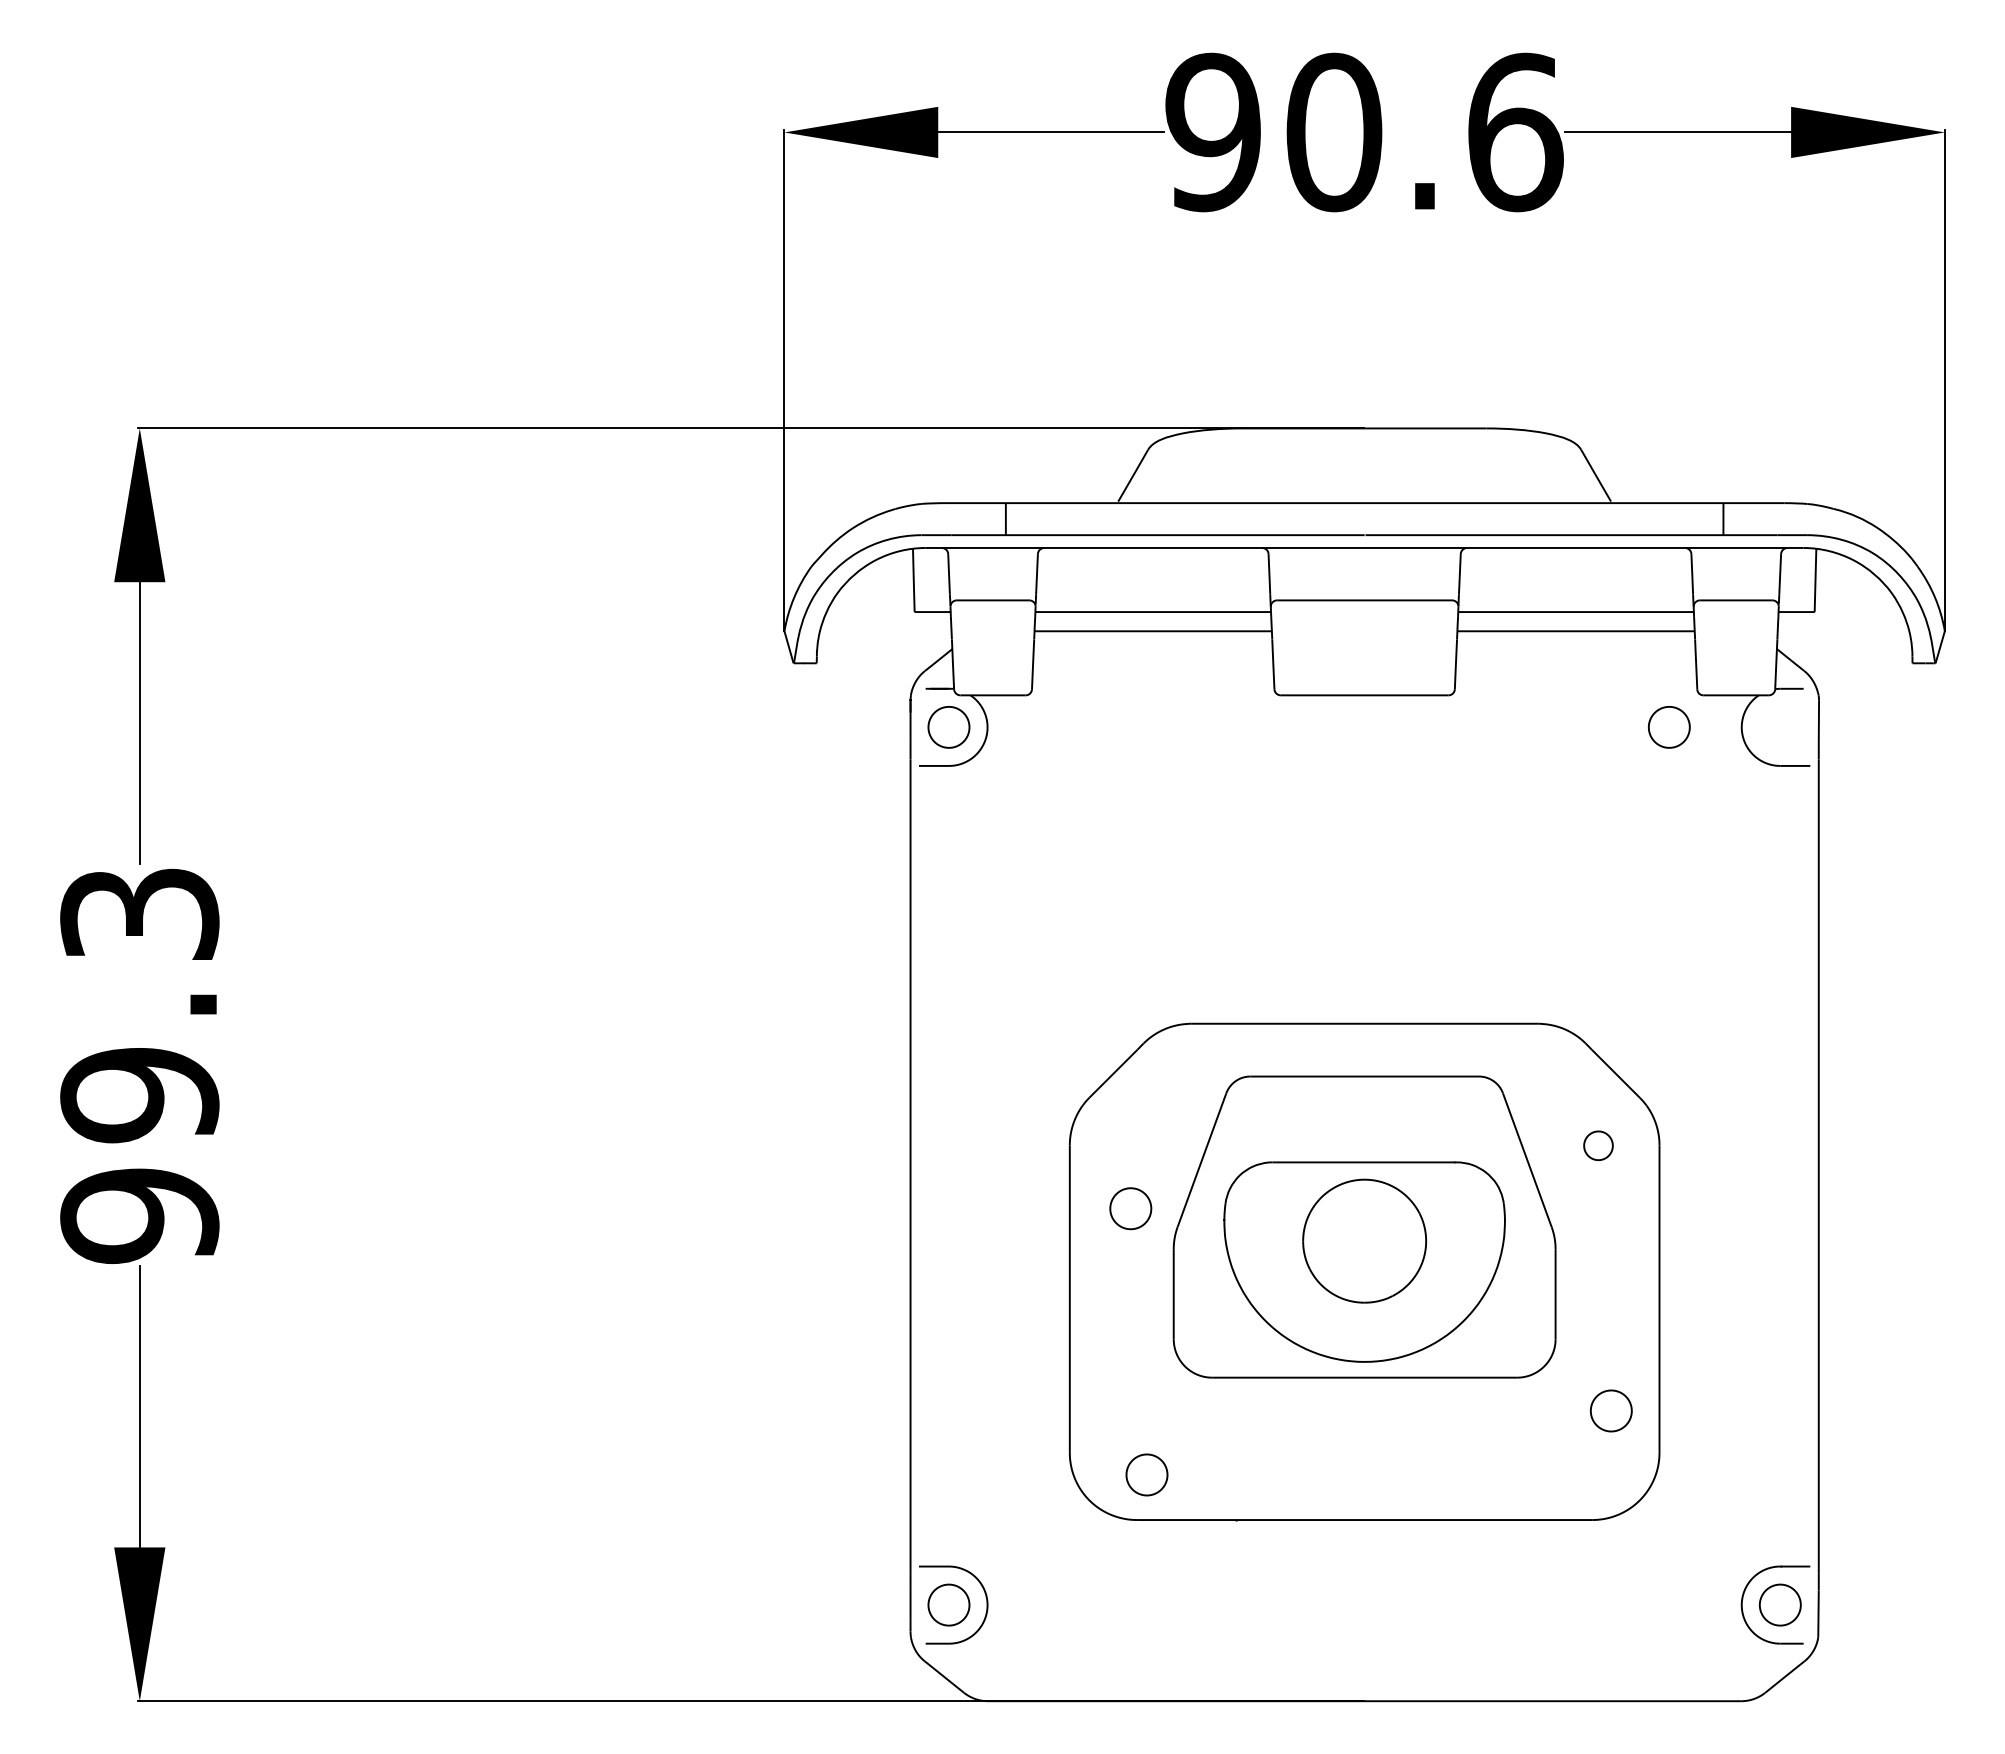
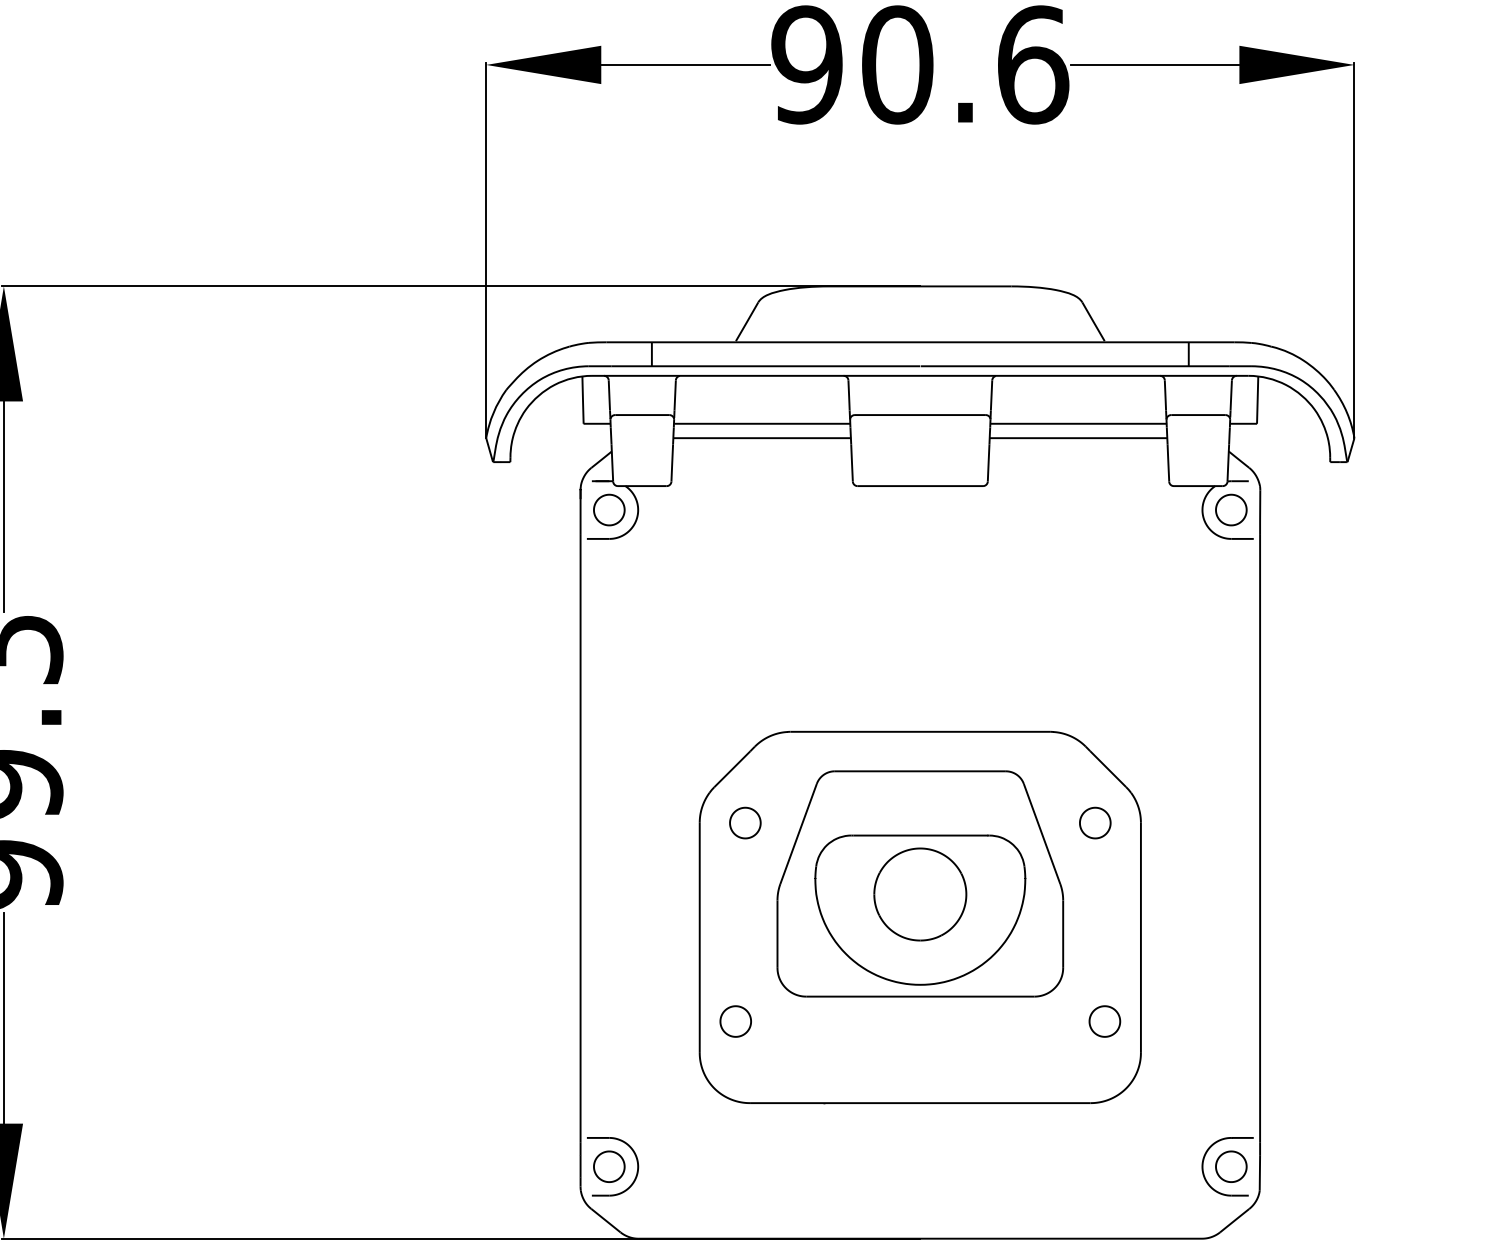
part: (1668, 727) -> (1230, 510), moved
part: (1598, 1145) -> (1095, 822), size x1.43
part: (1130, 1208) -> (745, 822), moved
part: (1146, 1474) -> (735, 1021), moved

